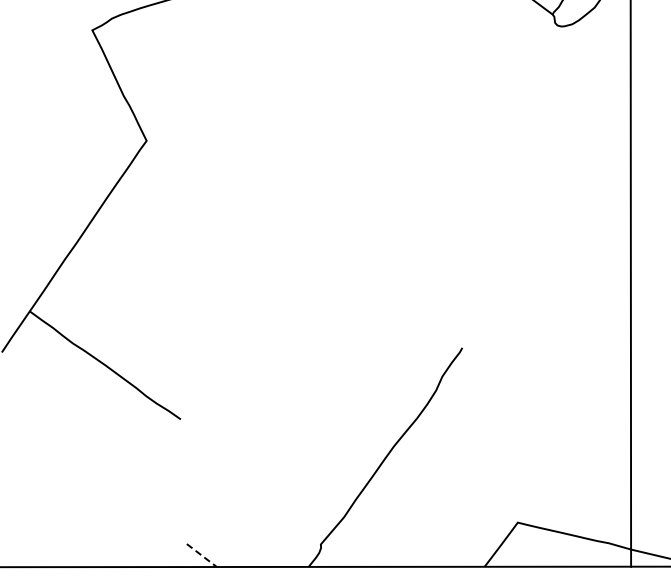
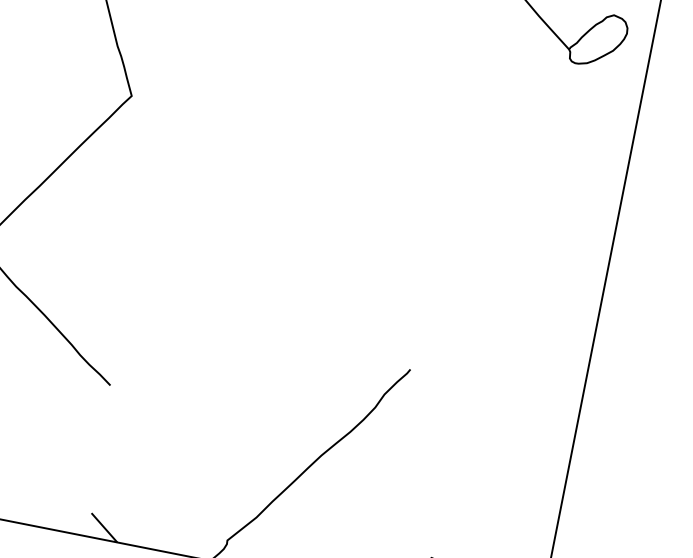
line: (201, 555) -> (104, 527), dashed -> solid

